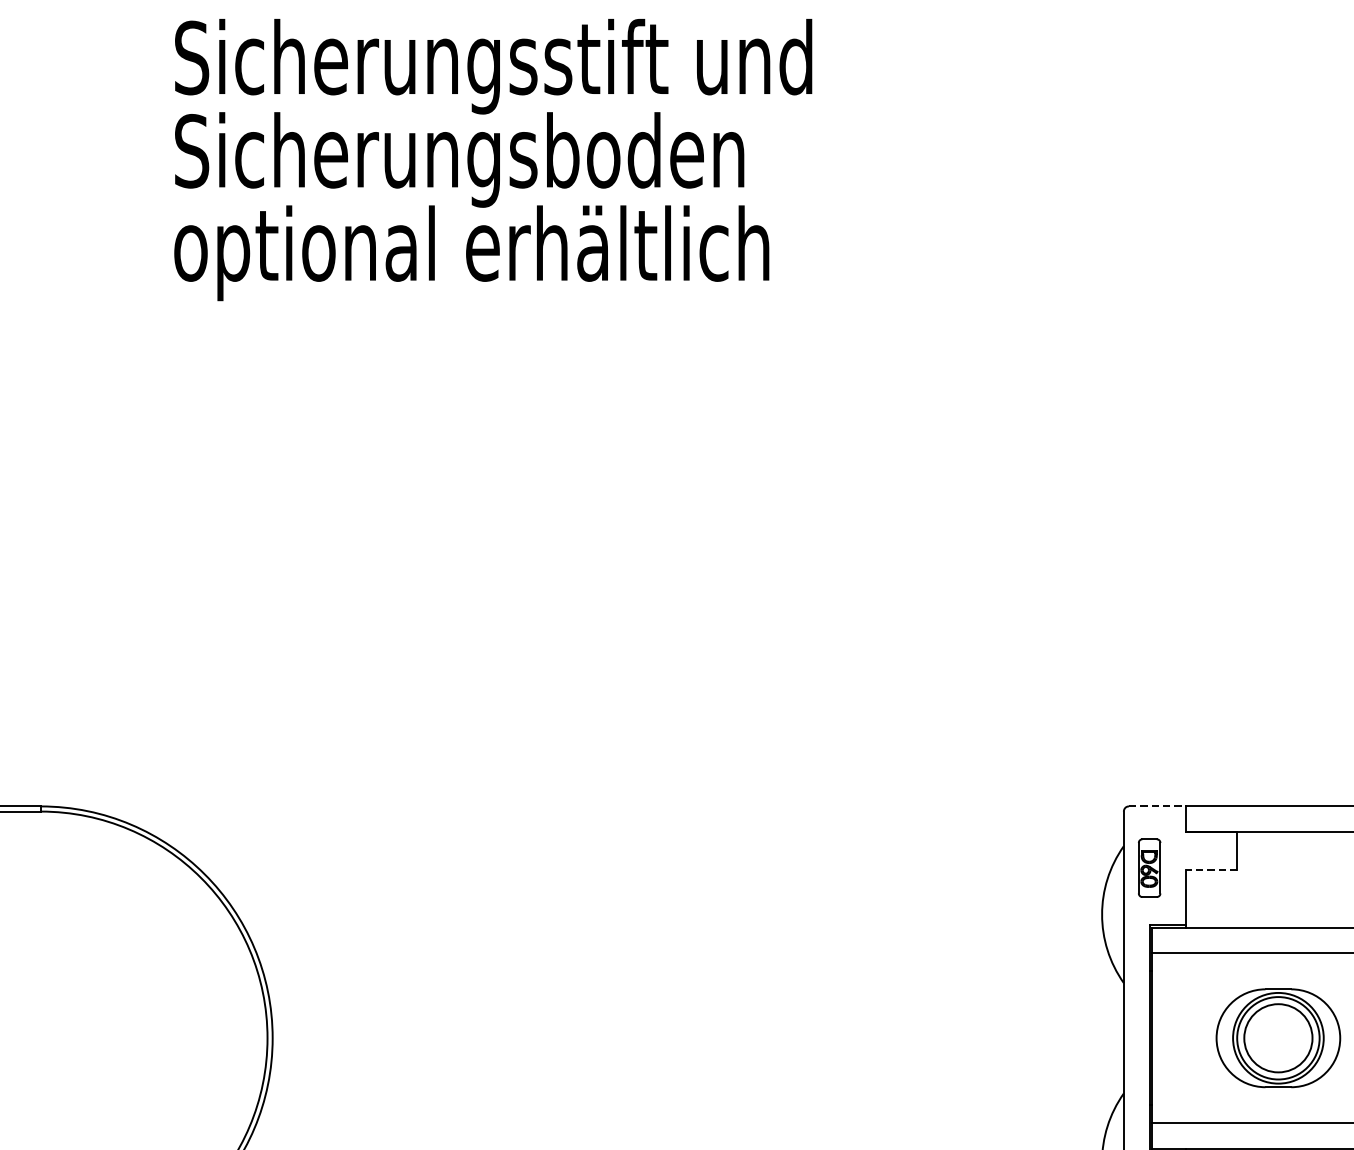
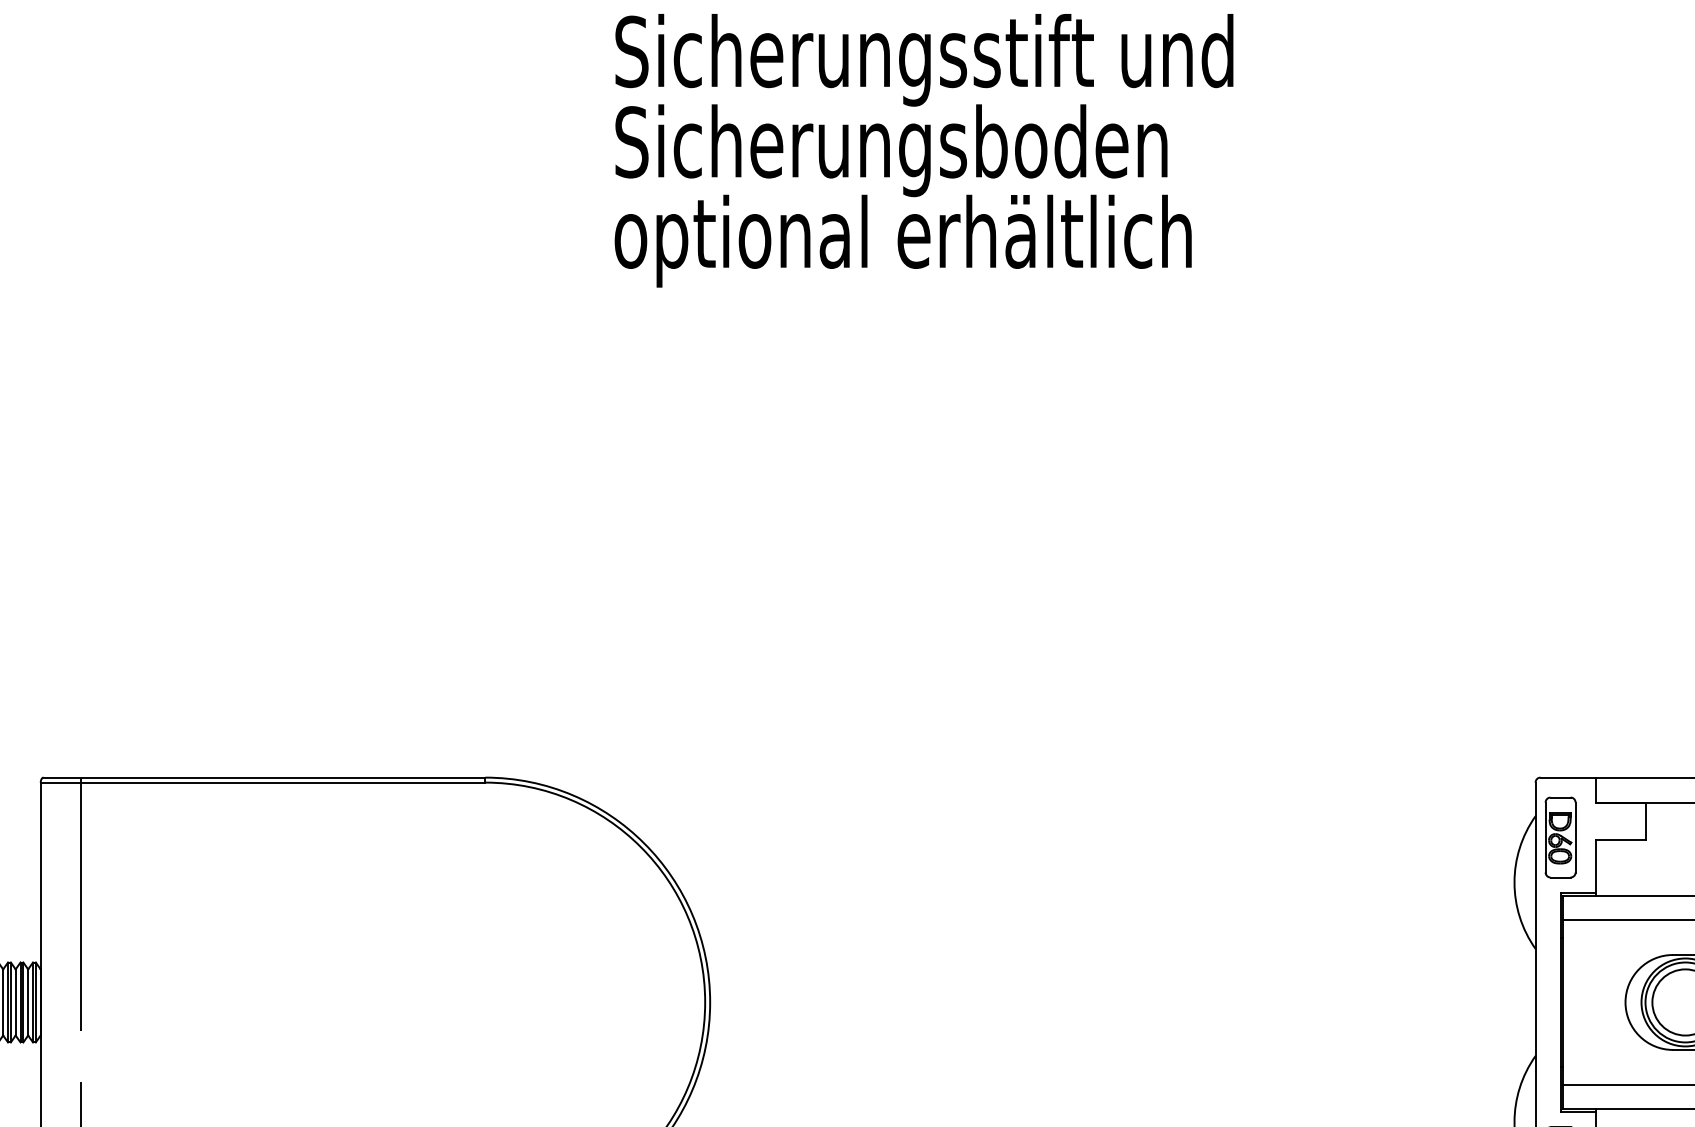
line: (1157, 806) -> (1568, 777), dashed -> solid
part: (1149, 868) -> (1560, 837), size x1.43
line: (1211, 870) -> (1620, 839), dashed -> solid

